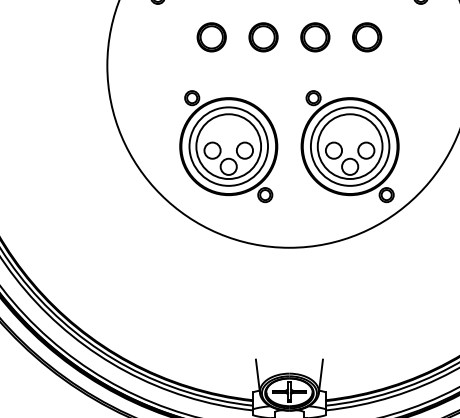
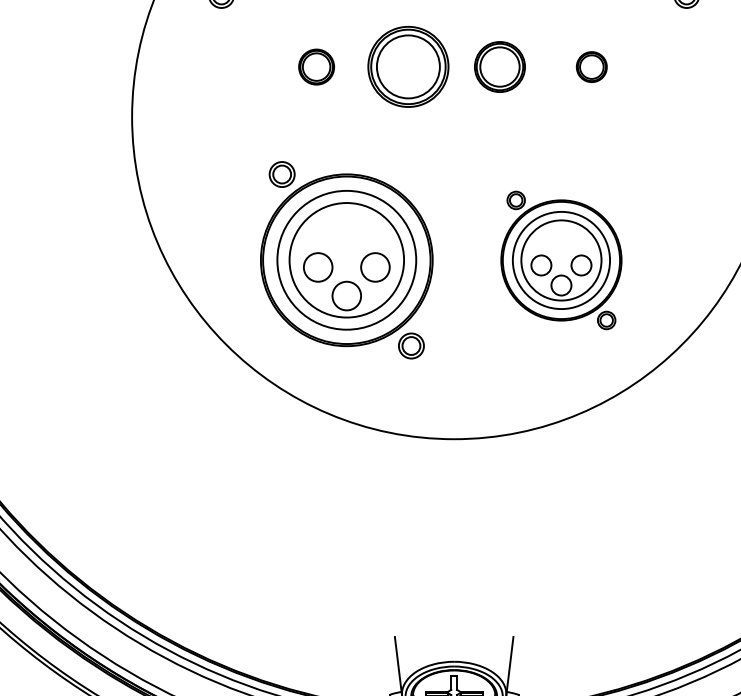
part: (211, 37) -> (316, 67), size x0.7
part: (263, 37) -> (408, 67), size x1.6
part: (367, 37) -> (592, 67), size x0.6
part: (349, 146) -> (560, 260), size x0.7

